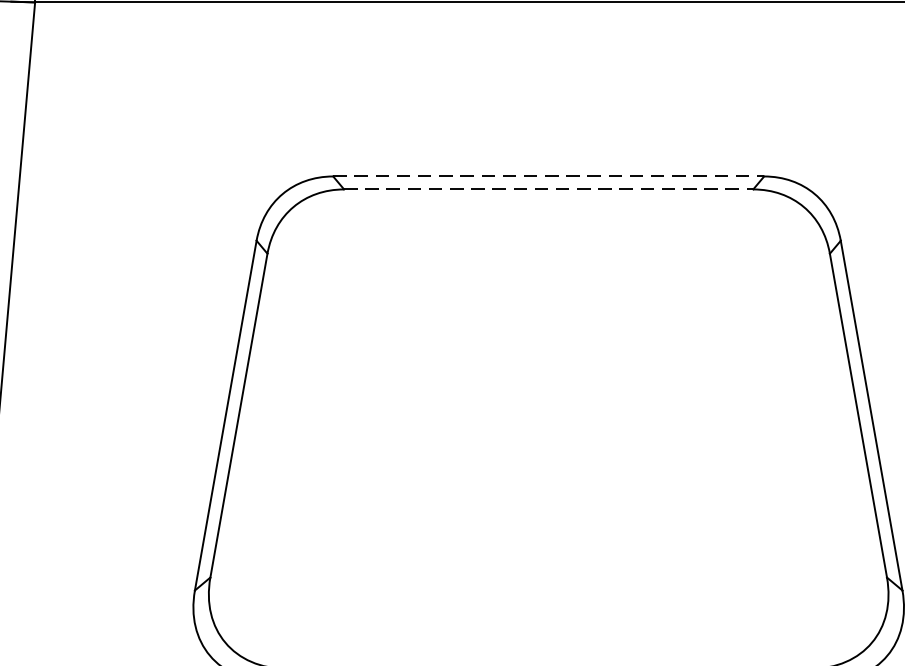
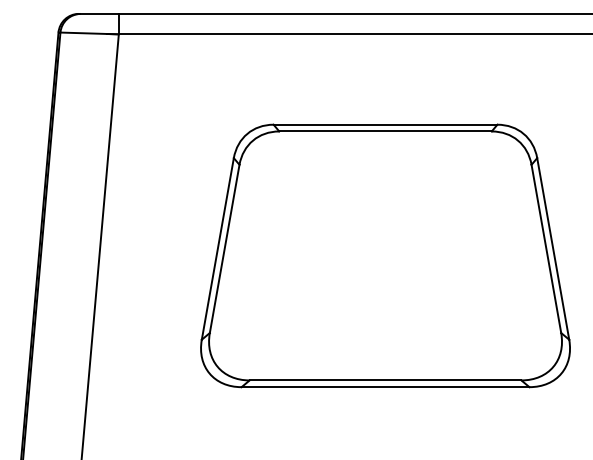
line: (548, 176) -> (385, 124), dashed -> solid
line: (550, 189) -> (386, 131), dashed -> solid

